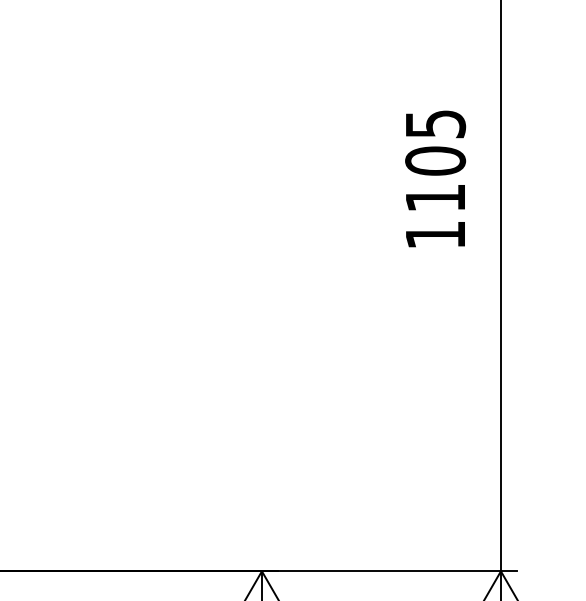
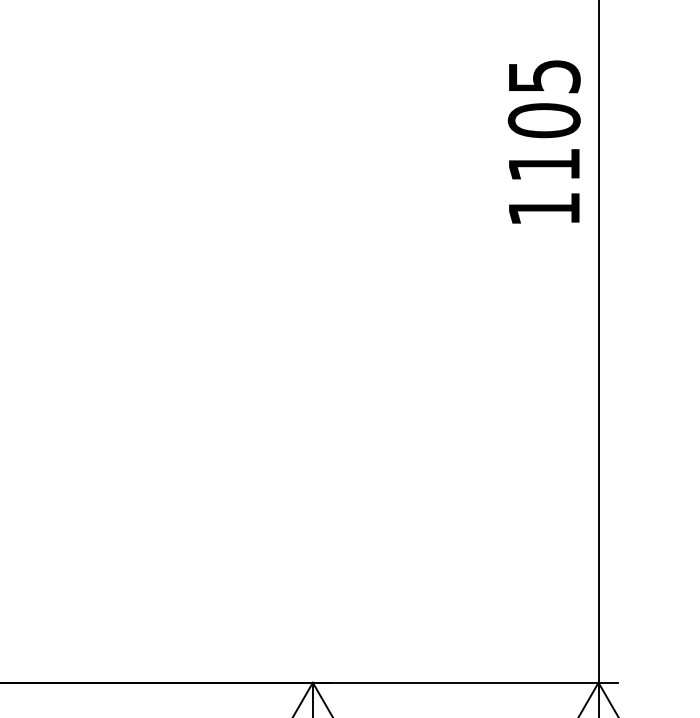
text: (435, 178) -> (544, 141), moved

